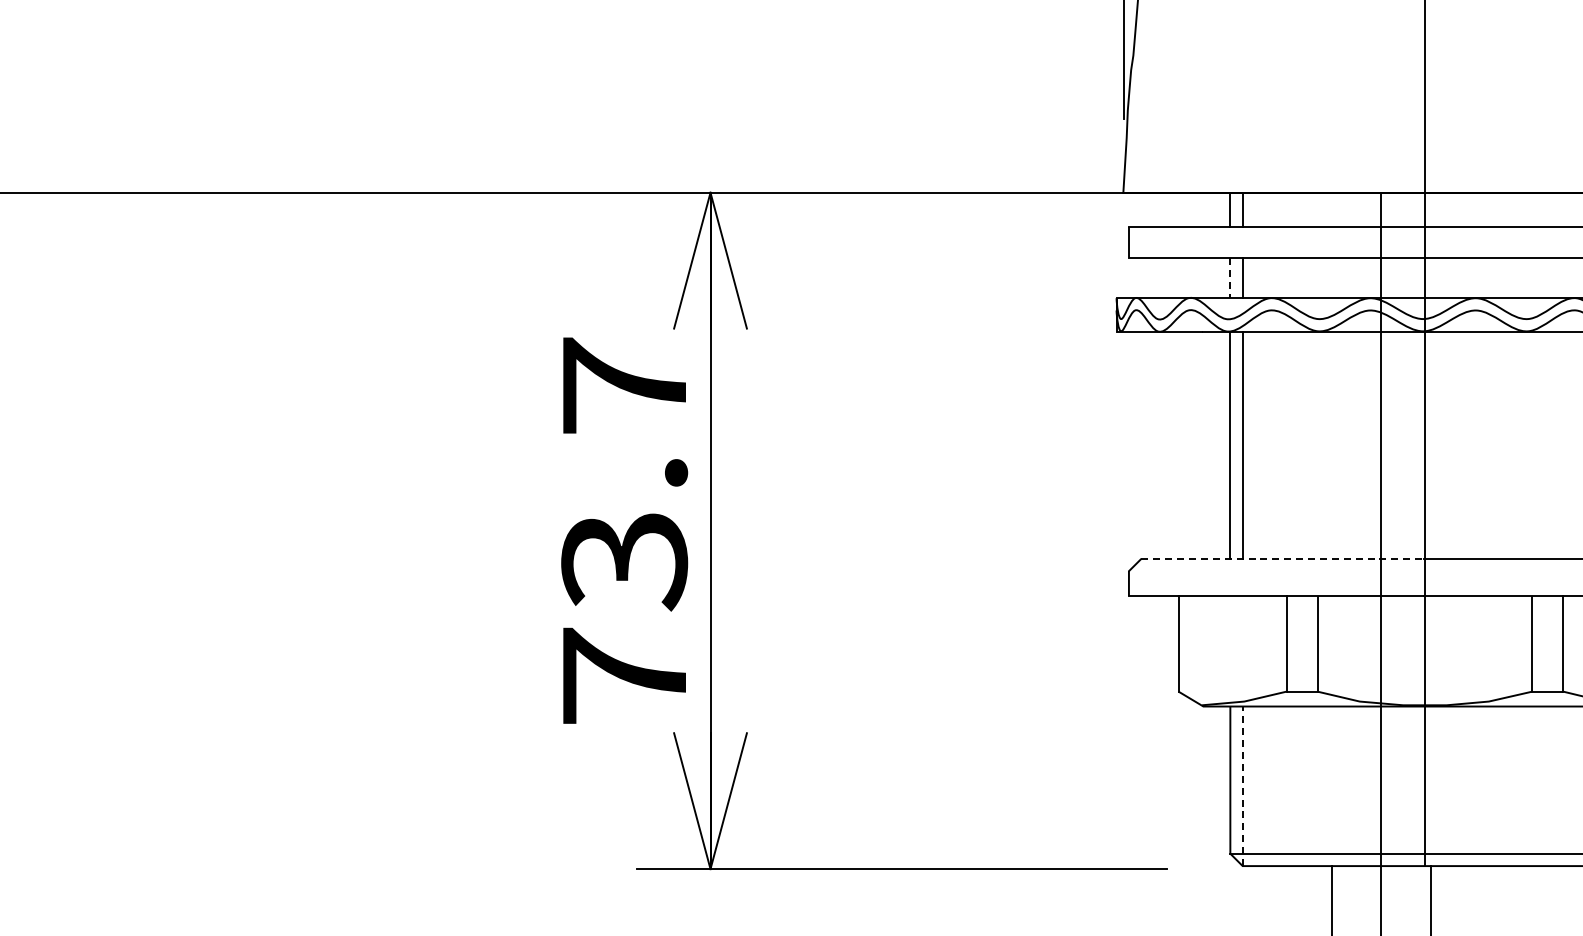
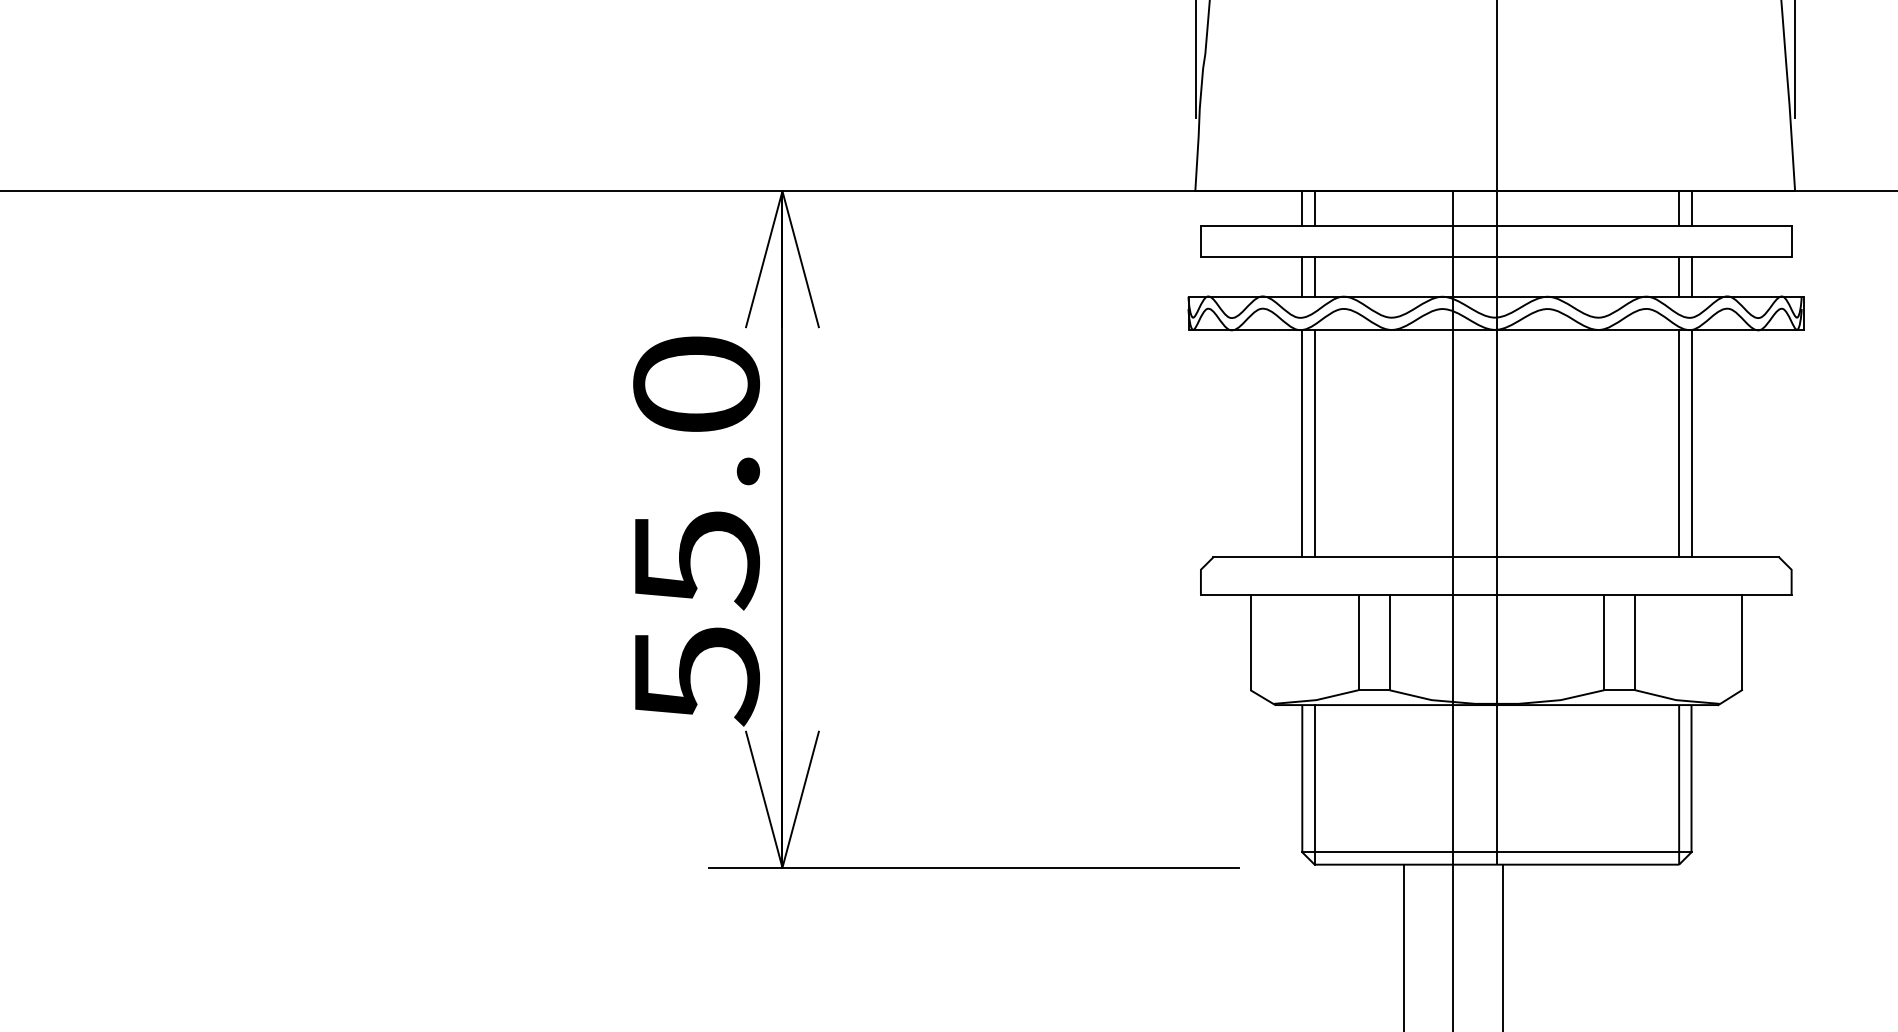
line: (1230, 277) -> (1302, 276), dashed -> solid
text: (624, 532) -> (696, 531), 73.7 -> 55.0
line: (1283, 558) -> (1355, 557), dashed -> solid
line: (1242, 785) -> (1314, 784), dashed -> solid

